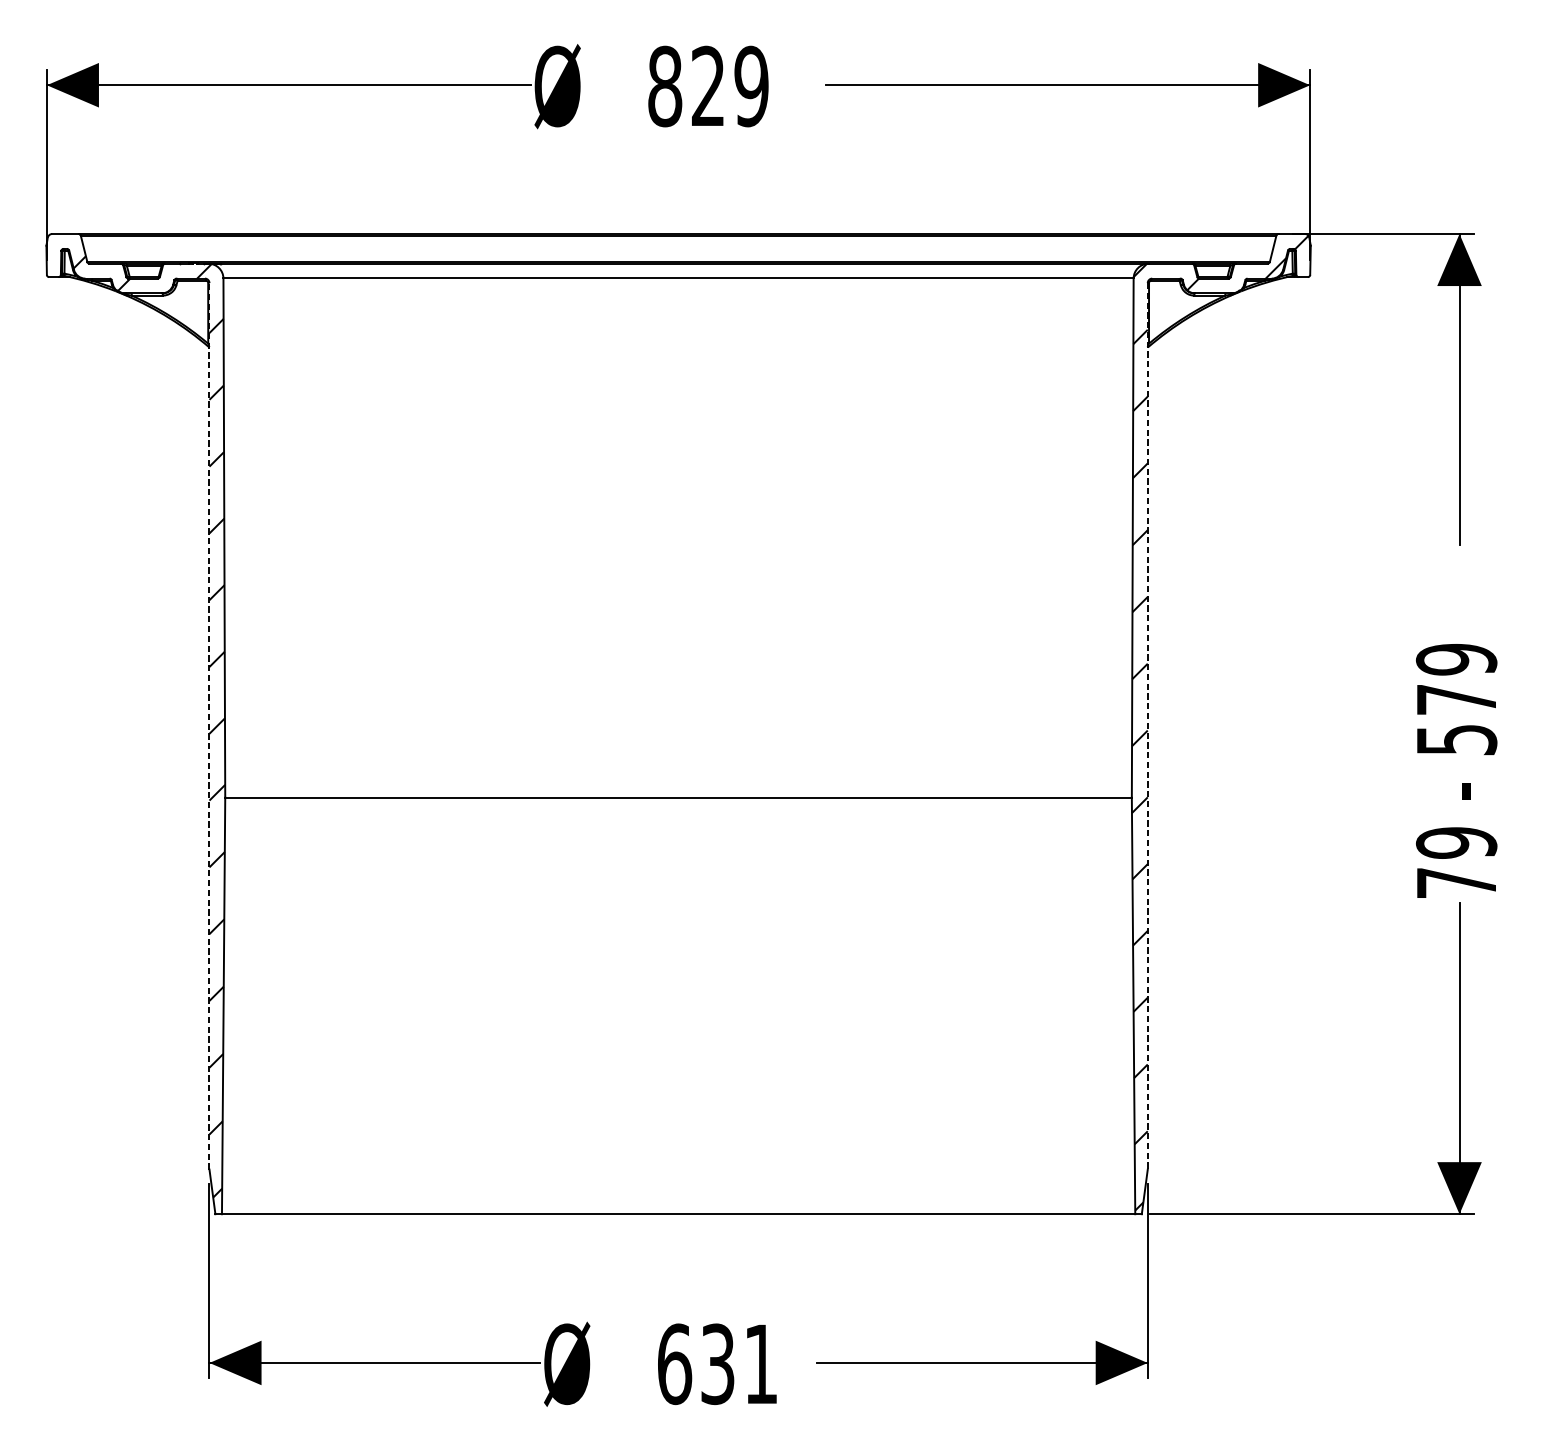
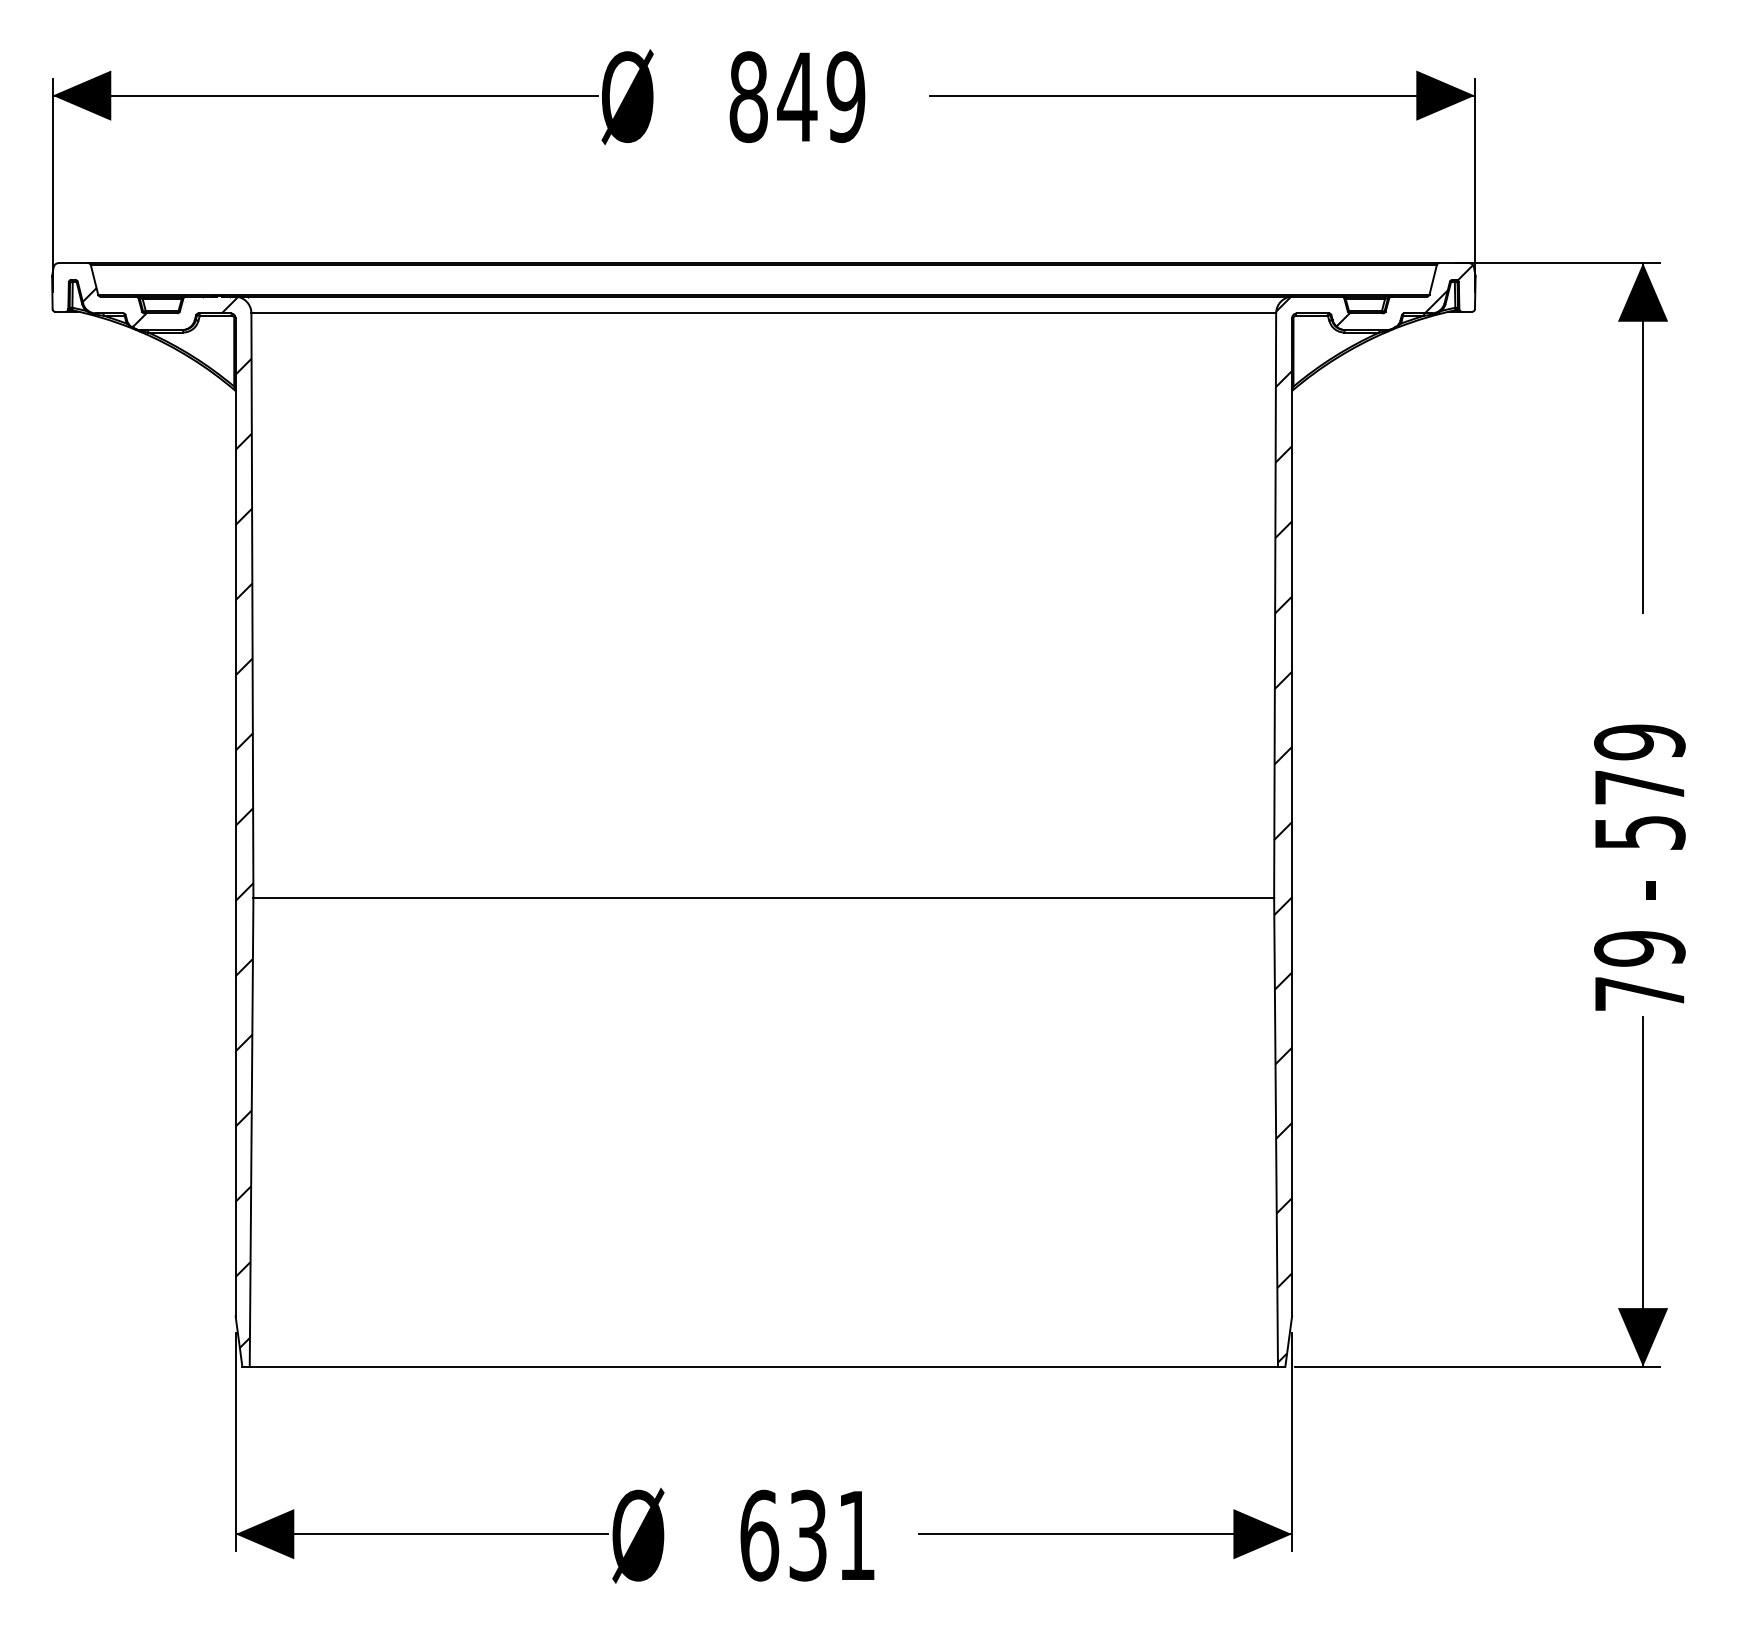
text: (708, 85) -> (797, 96), 829 -> 849
line: (209, 725) -> (235, 816), dashed -> solid
line: (1148, 726) -> (1292, 817), dashed -> solid

